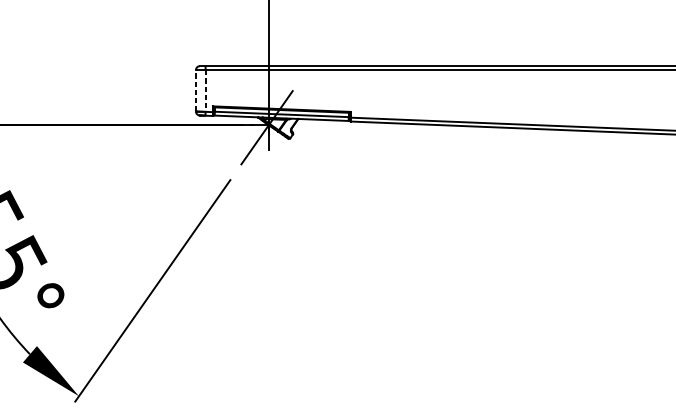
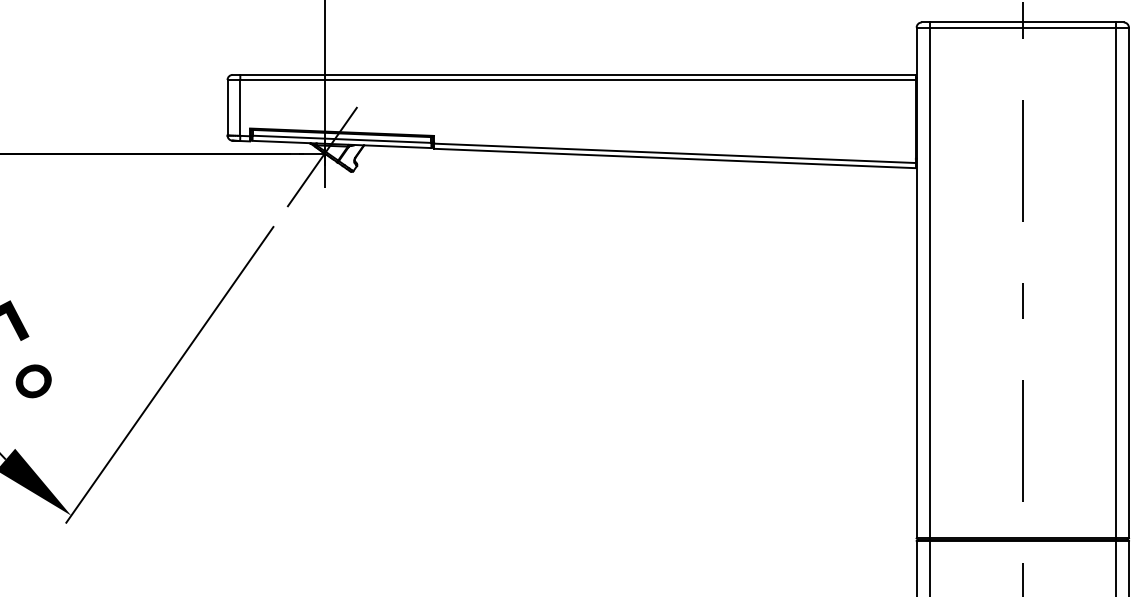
line: (195, 90) -> (227, 107), dashed -> solid
line: (205, 90) -> (240, 107), dashed -> solid

